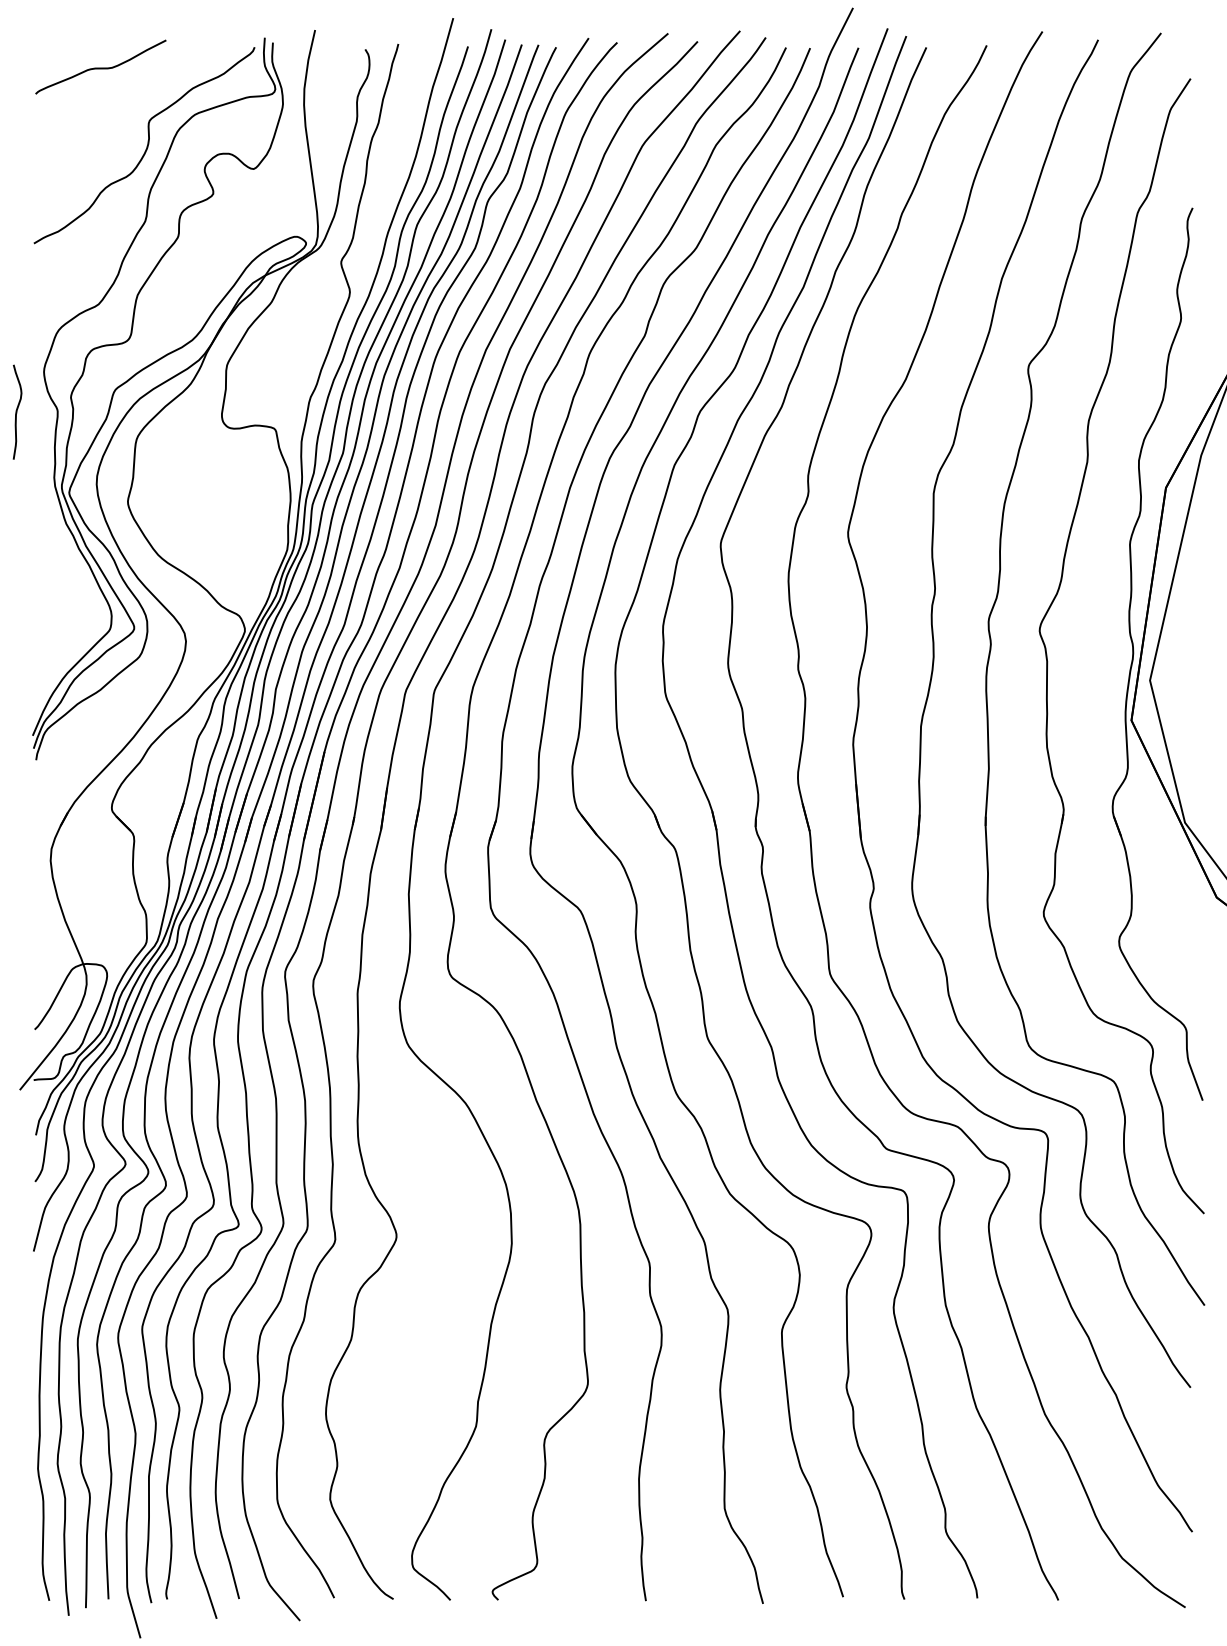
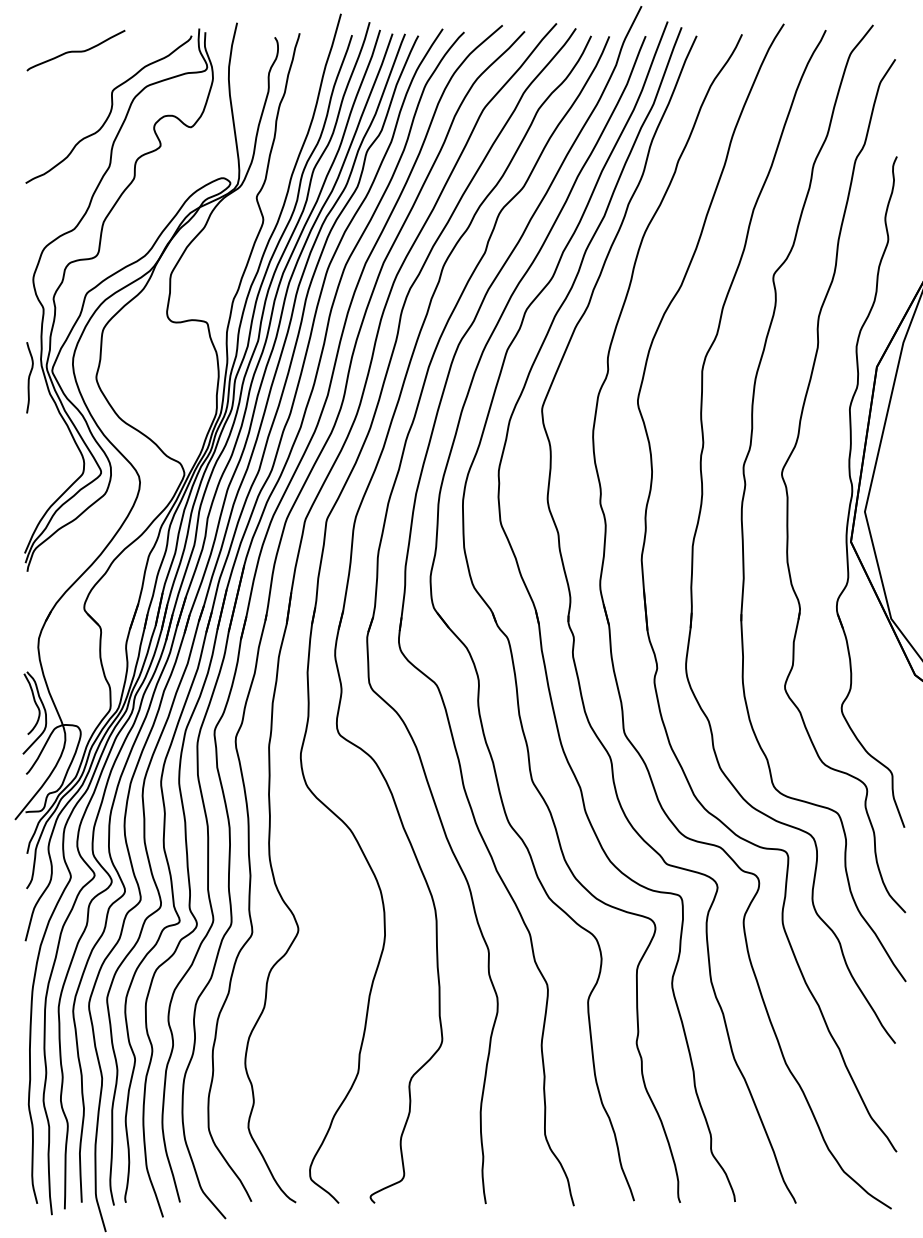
curve: (17, 411) -> (29, 377), moved
part: (45, 948) -> (34, 713), added

